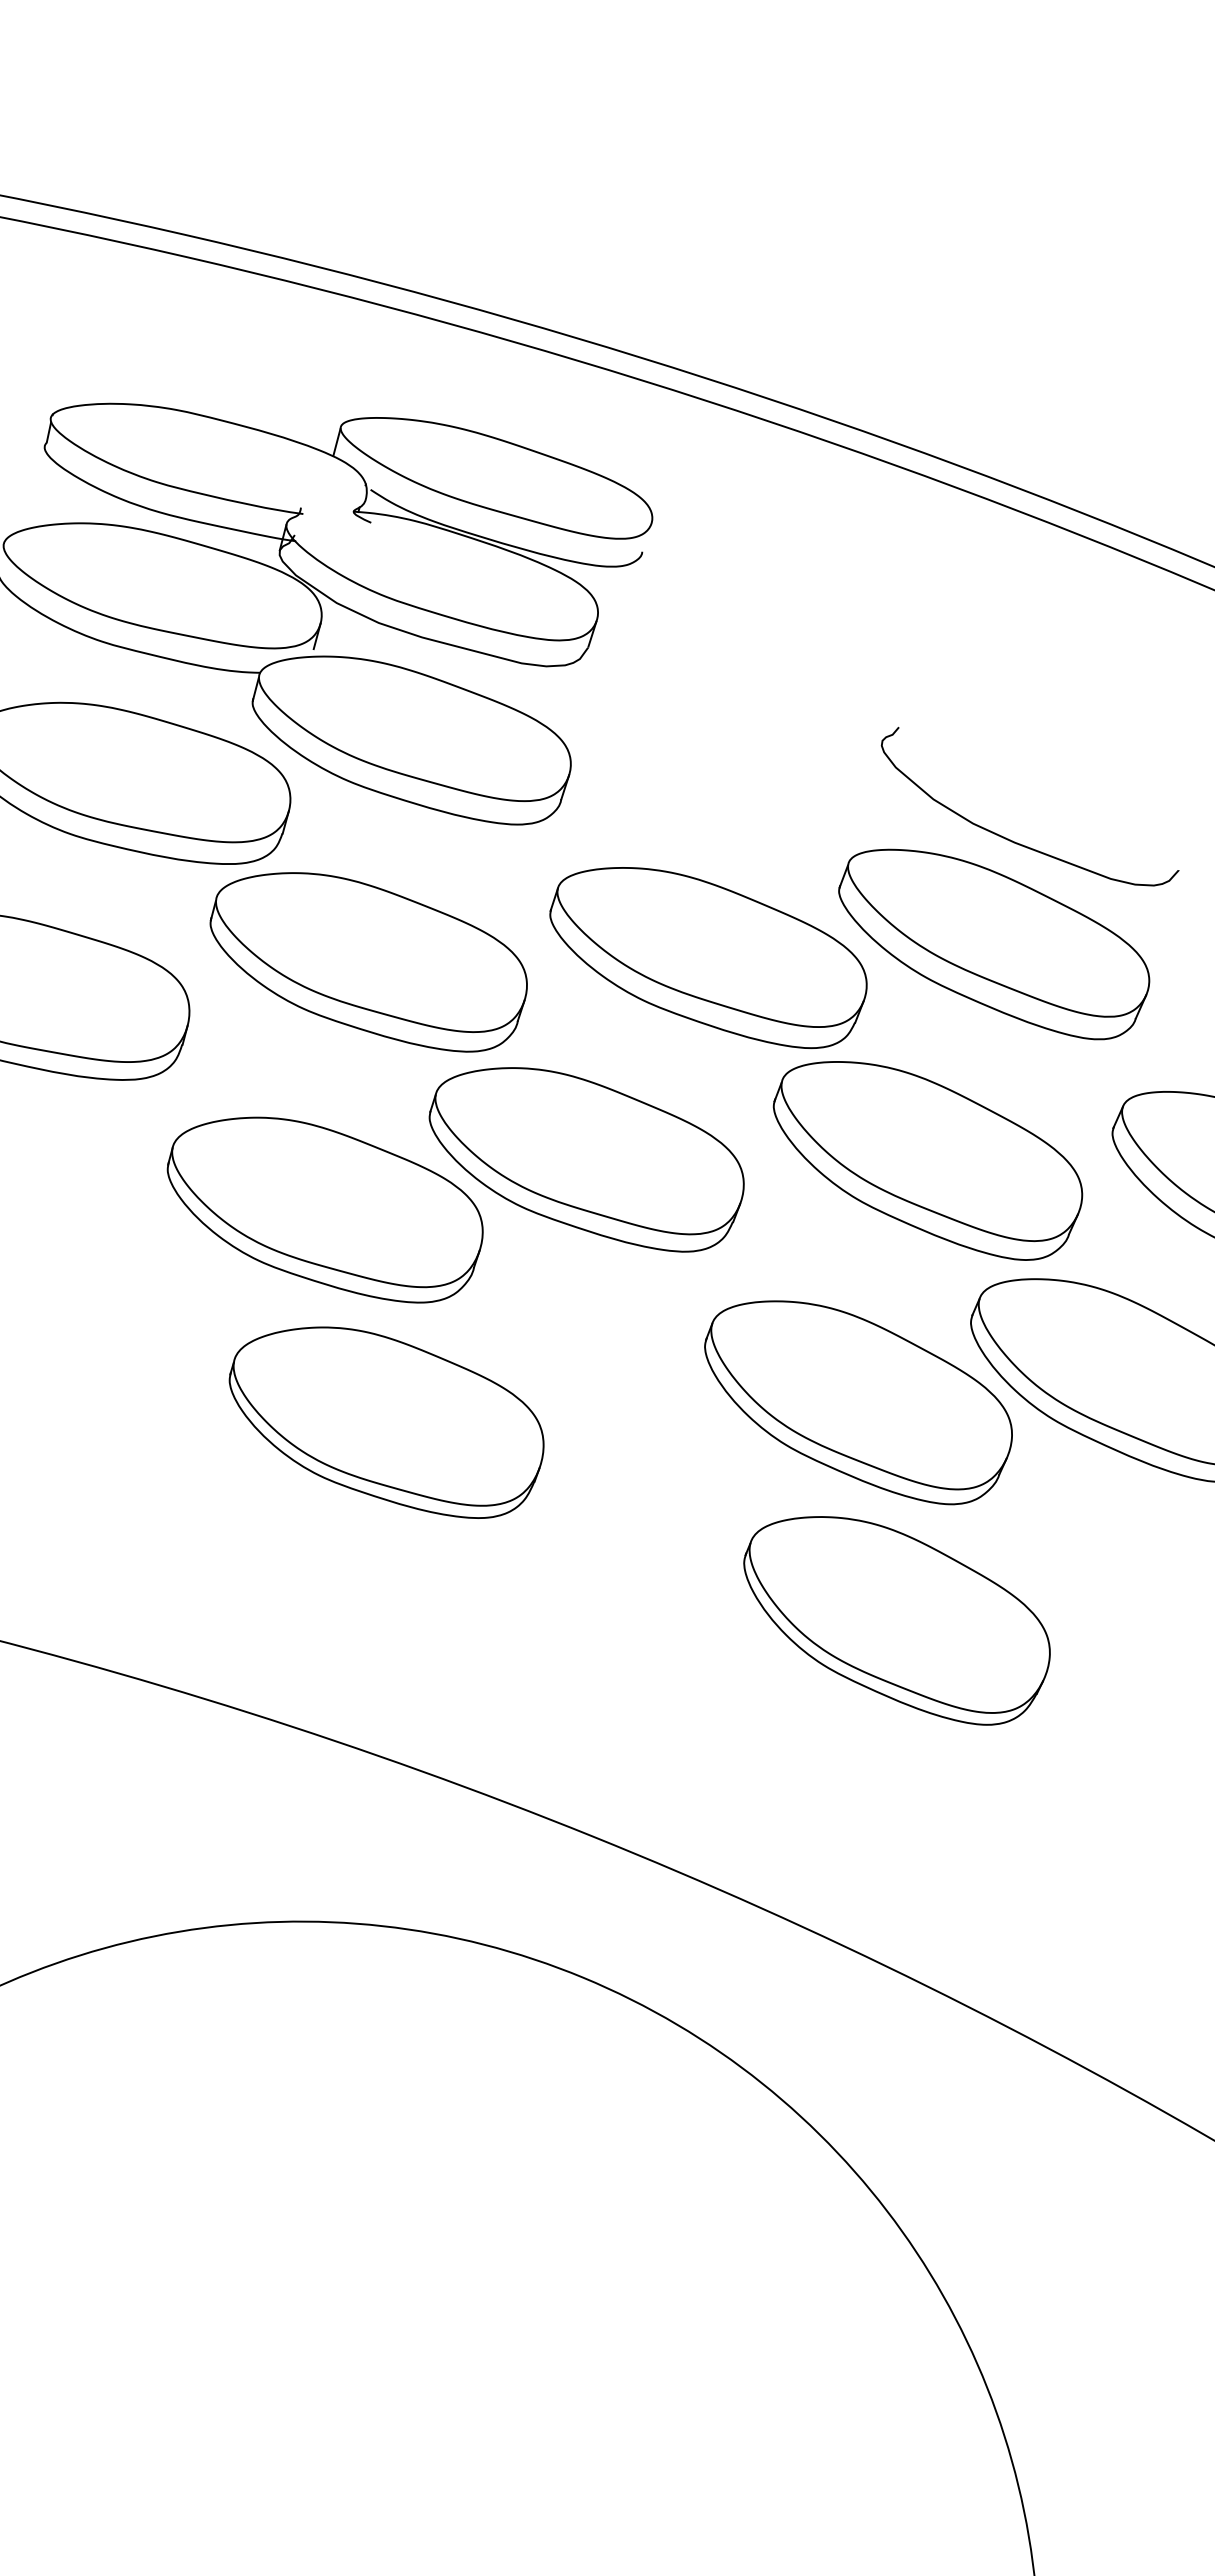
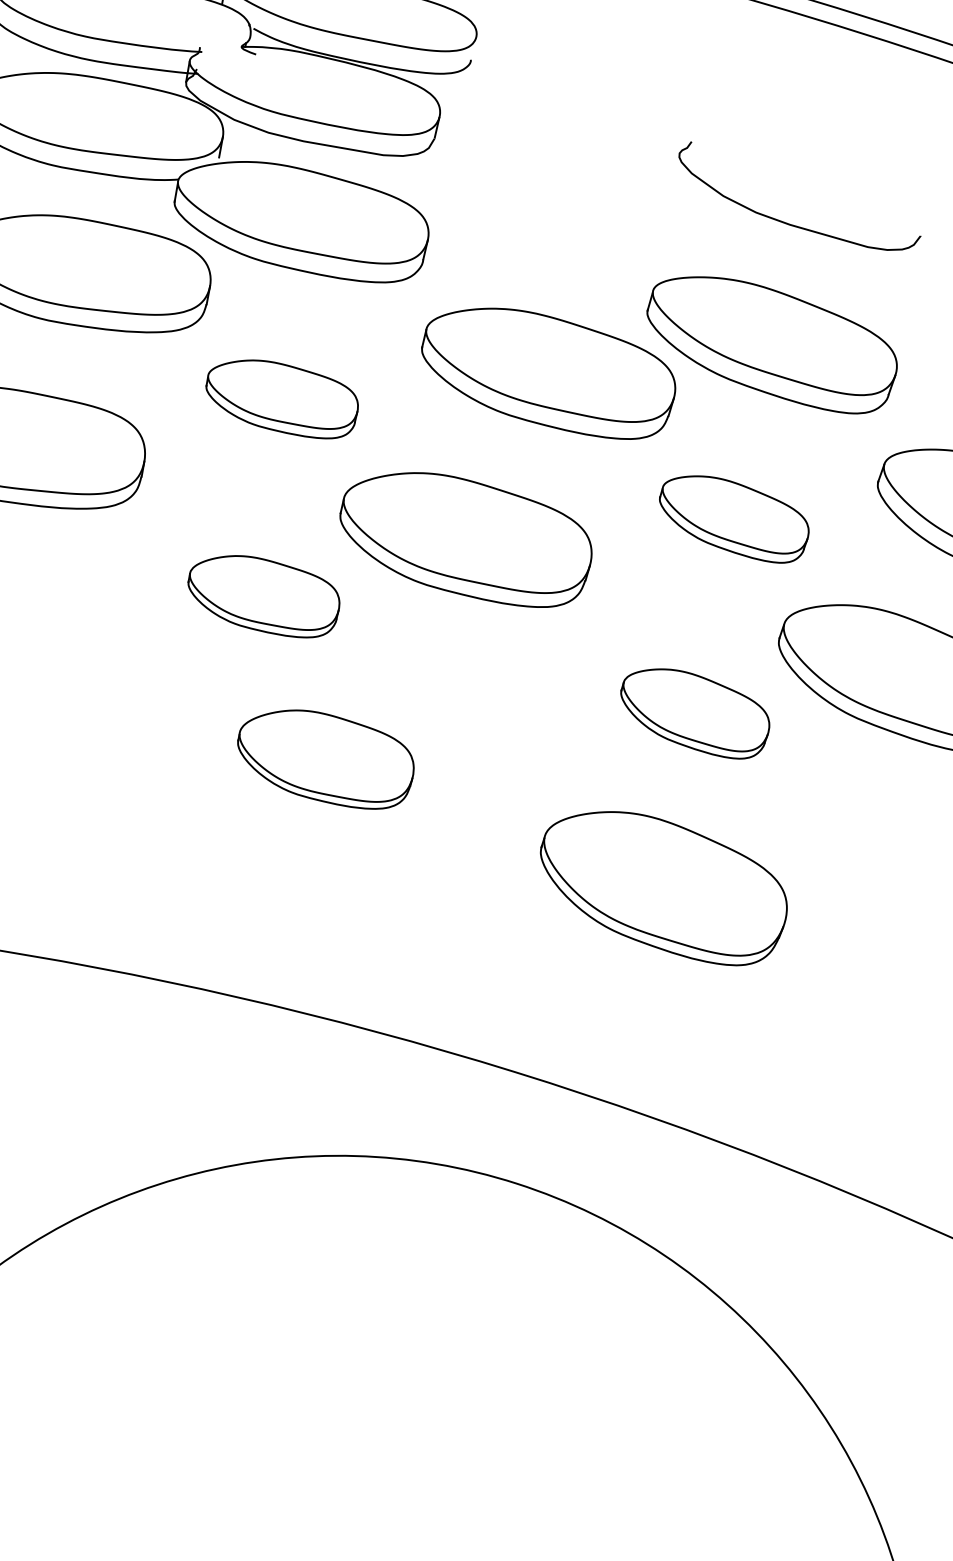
curve: (1017, 842) -> (792, 224), moved
part: (368, 962) -> (282, 400), size x0.6
part: (927, 1160) -> (734, 519), size x0.6
part: (324, 1209) -> (263, 596), size x0.6
part: (858, 1402) -> (695, 714), size x0.6
part: (386, 1422) -> (326, 760), size x0.7
part: (896, 1620) -> (664, 889), moved

